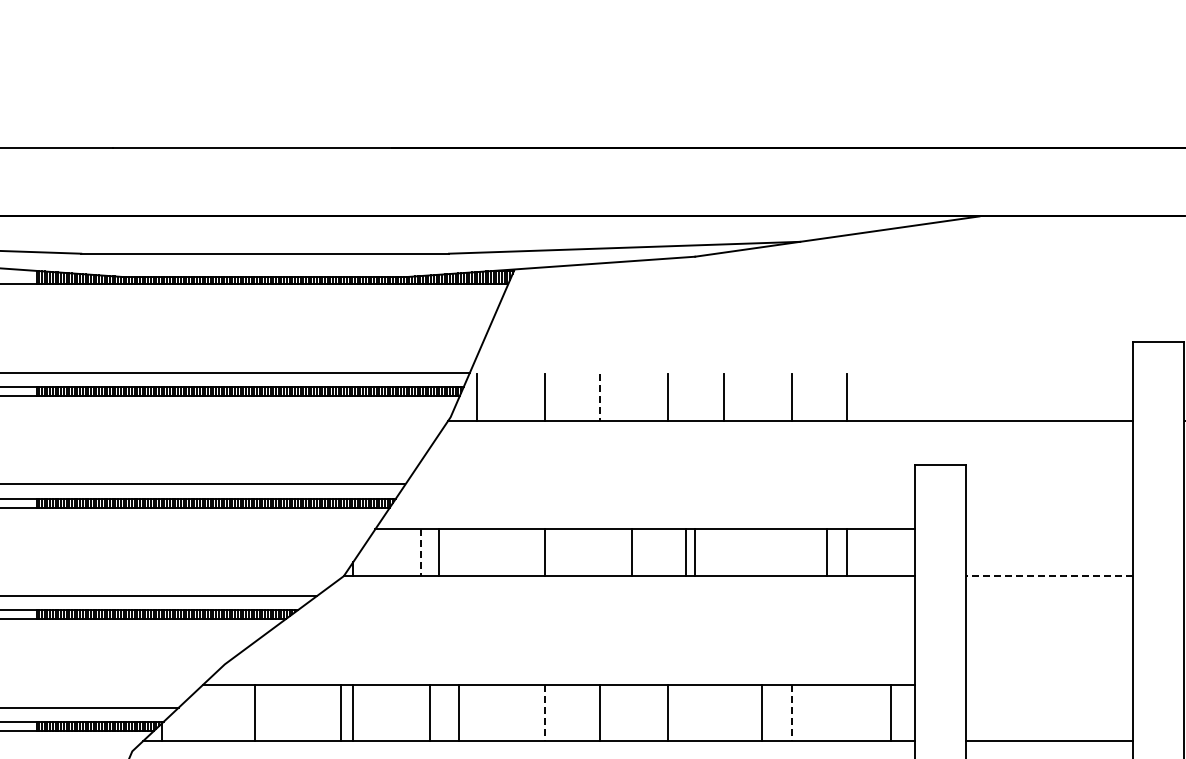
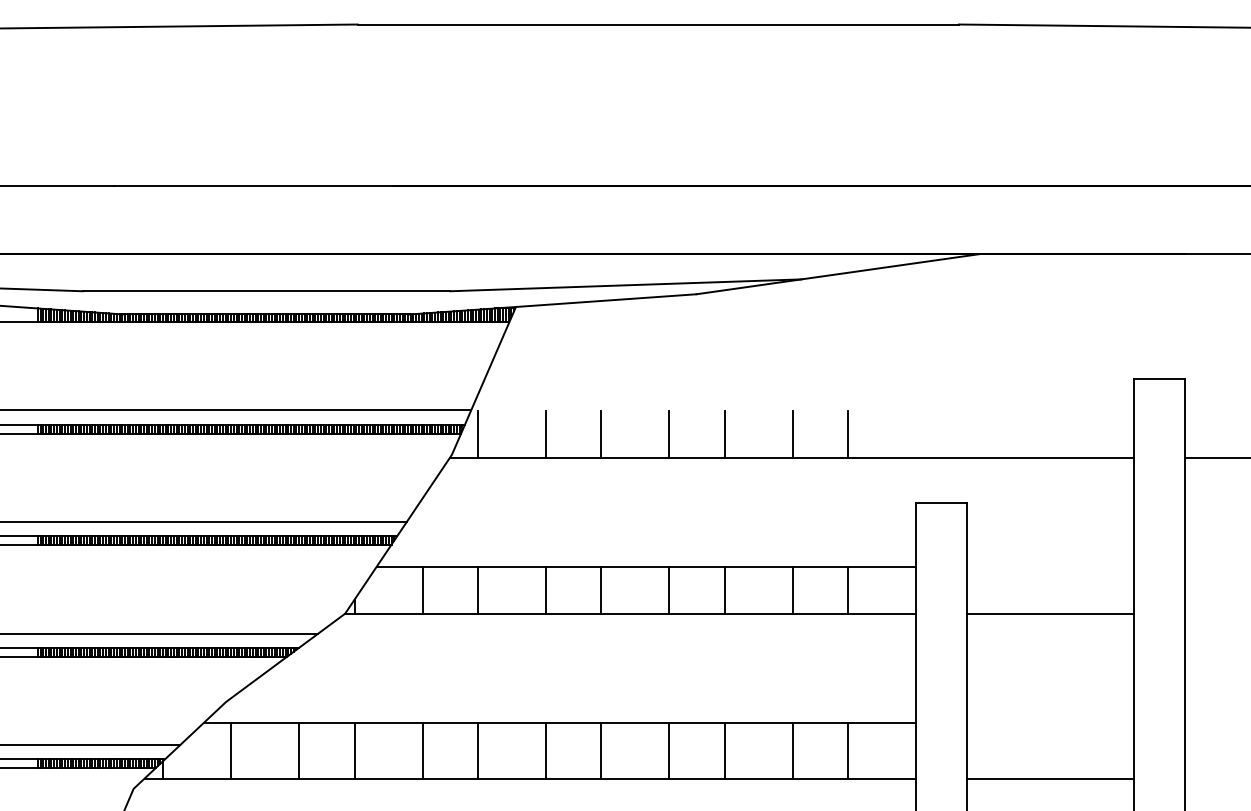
line: (600, 397) -> (601, 435), dashed -> solid
line: (421, 552) -> (422, 590), dashed -> solid
line: (438, 552) -> (477, 590), moved
line: (632, 552) -> (601, 590), moved
line: (685, 552) -> (724, 590), moved
line: (695, 552) -> (669, 590), moved
line: (826, 552) -> (792, 590), moved
line: (1049, 575) -> (1050, 613), dashed -> solid
line: (255, 712) -> (231, 750), moved
line: (341, 712) -> (299, 750), moved
line: (429, 712) -> (477, 750), moved
line: (459, 712) -> (422, 750), moved
line: (545, 712) -> (546, 750), dashed -> solid
line: (761, 712) -> (724, 750), moved
line: (791, 712) -> (792, 750), dashed -> solid
line: (891, 712) -> (848, 750), moved

